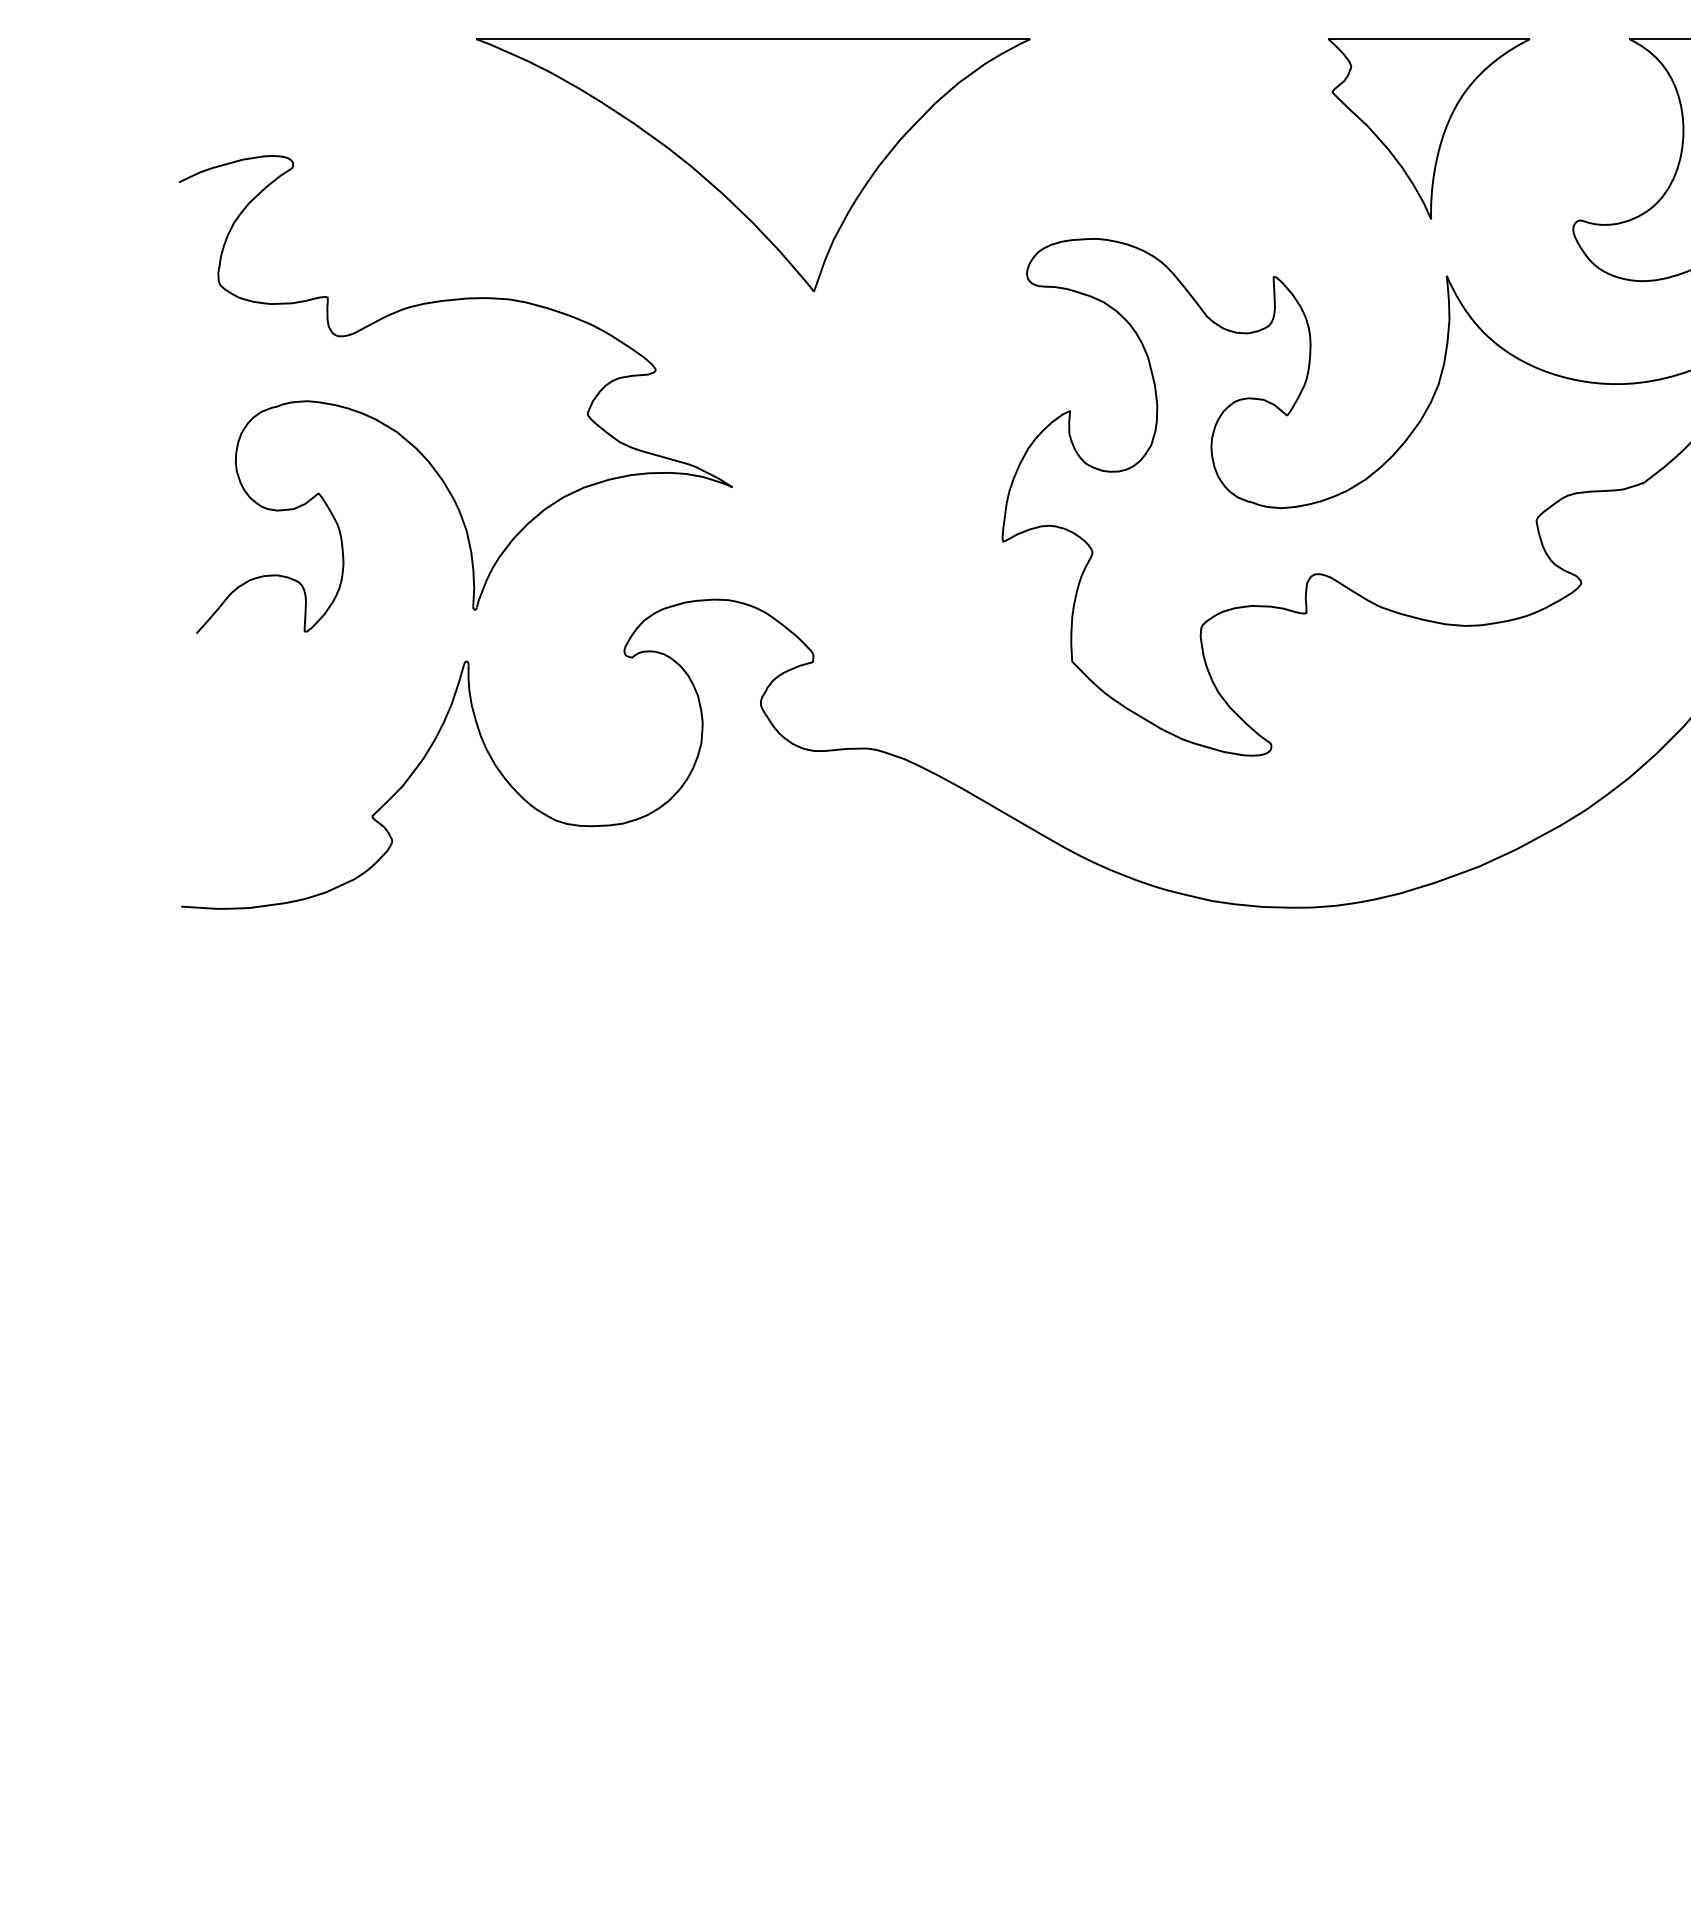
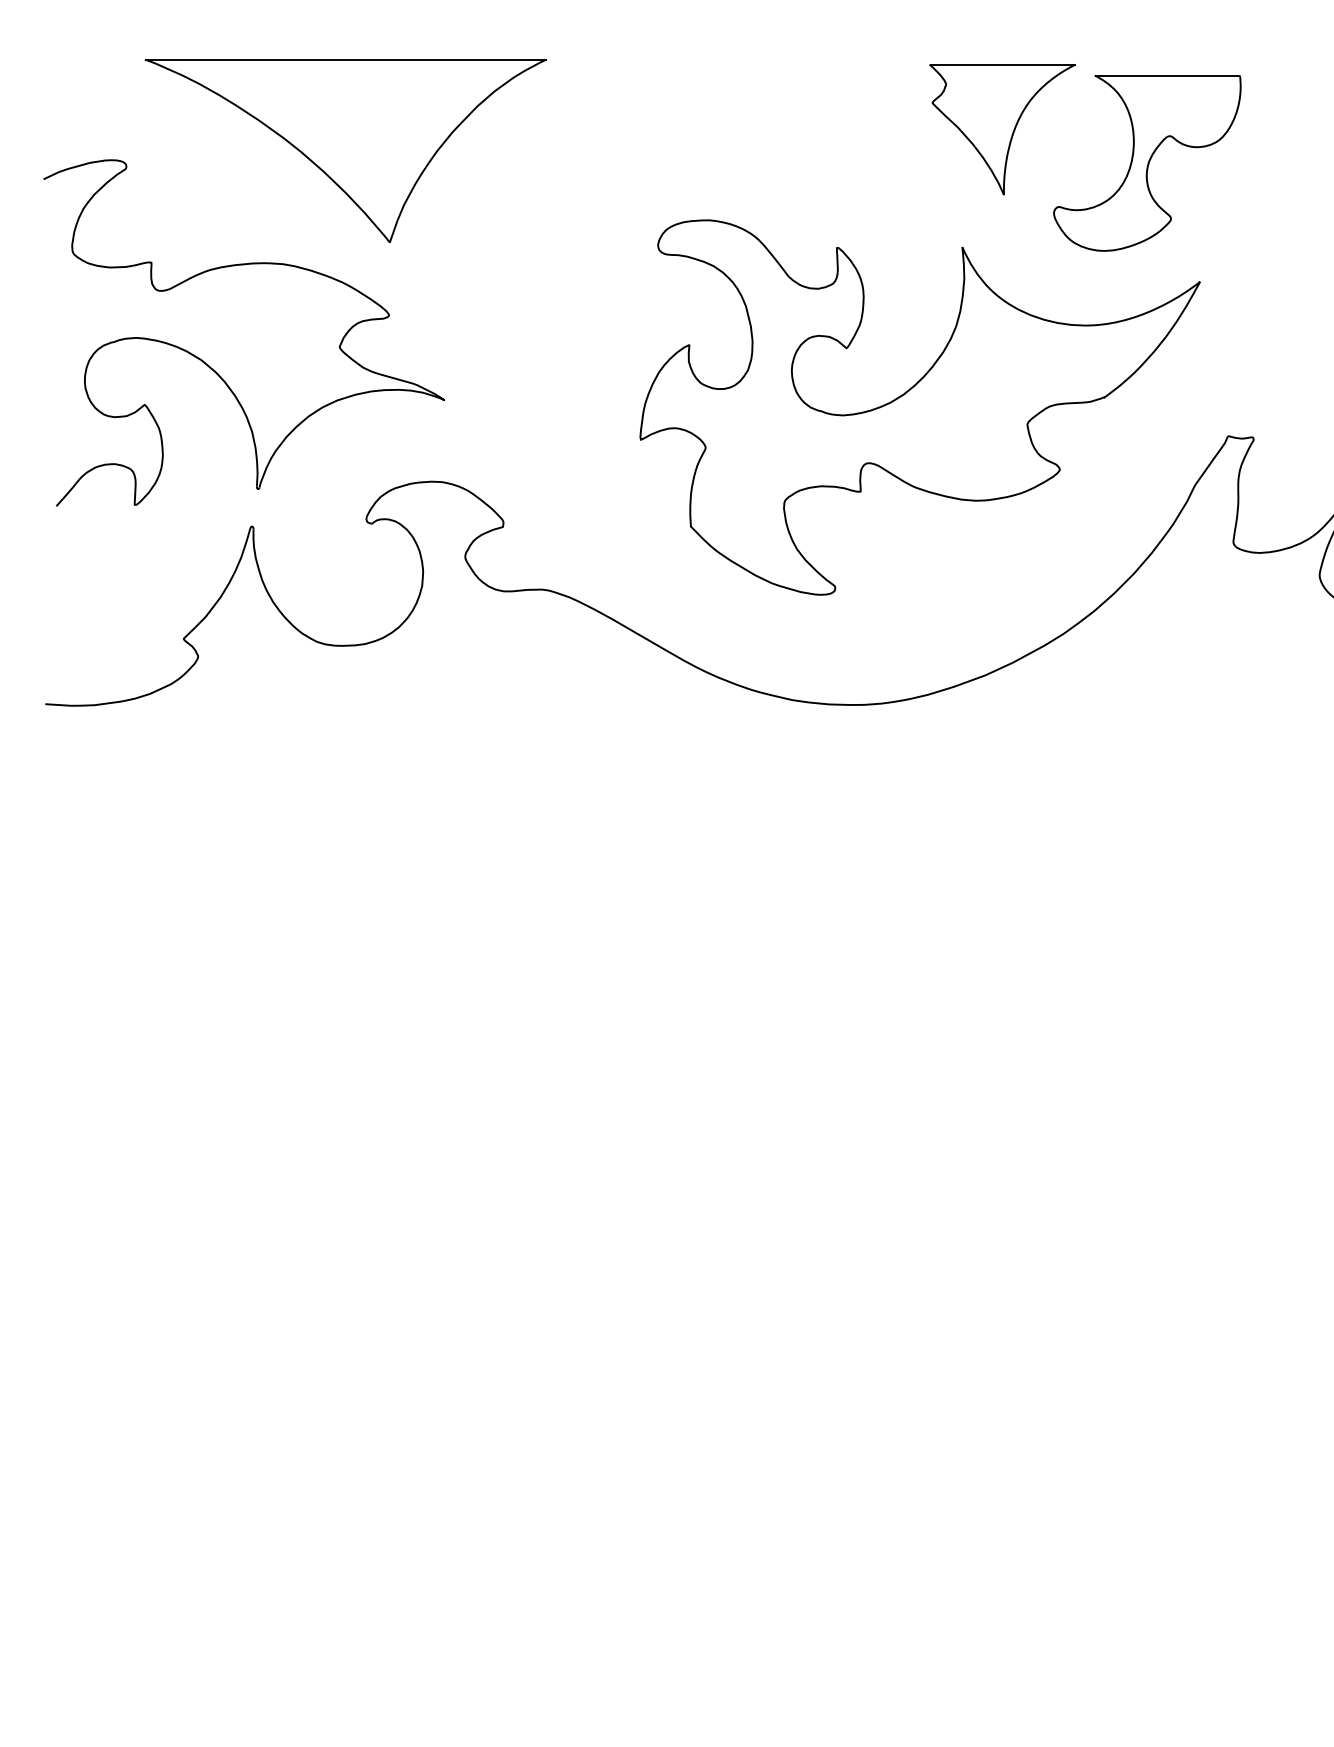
part: (1429, 128) -> (1002, 129), moved
part: (752, 164) -> (345, 150), moved

